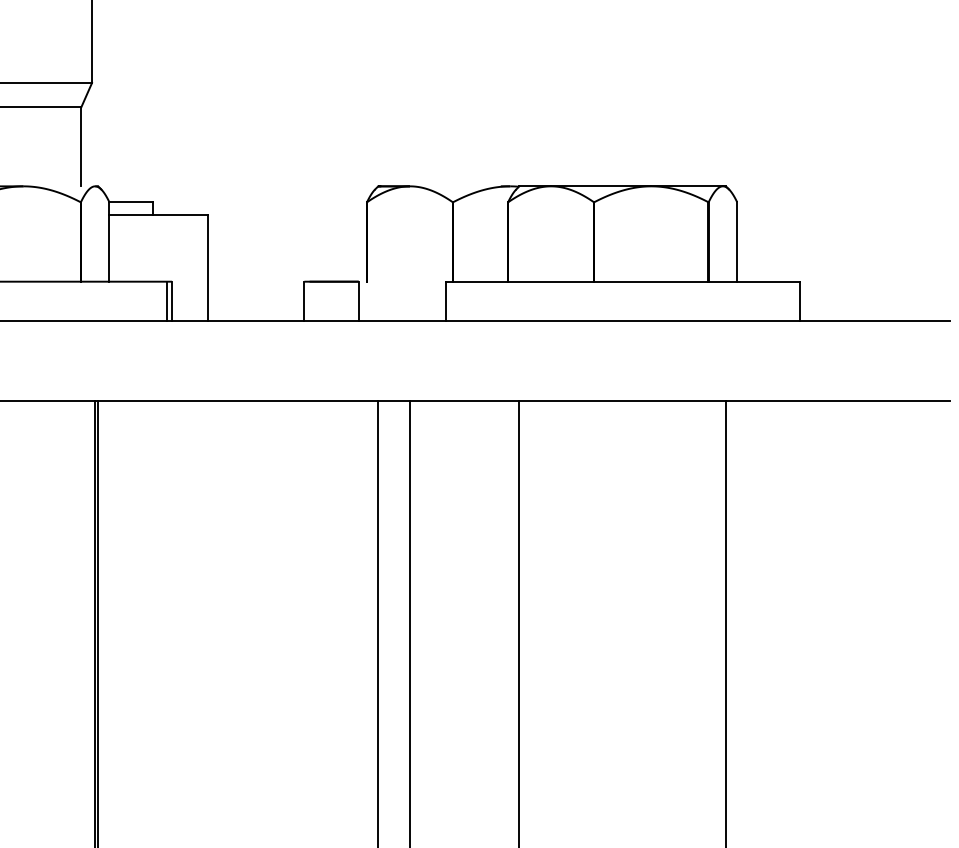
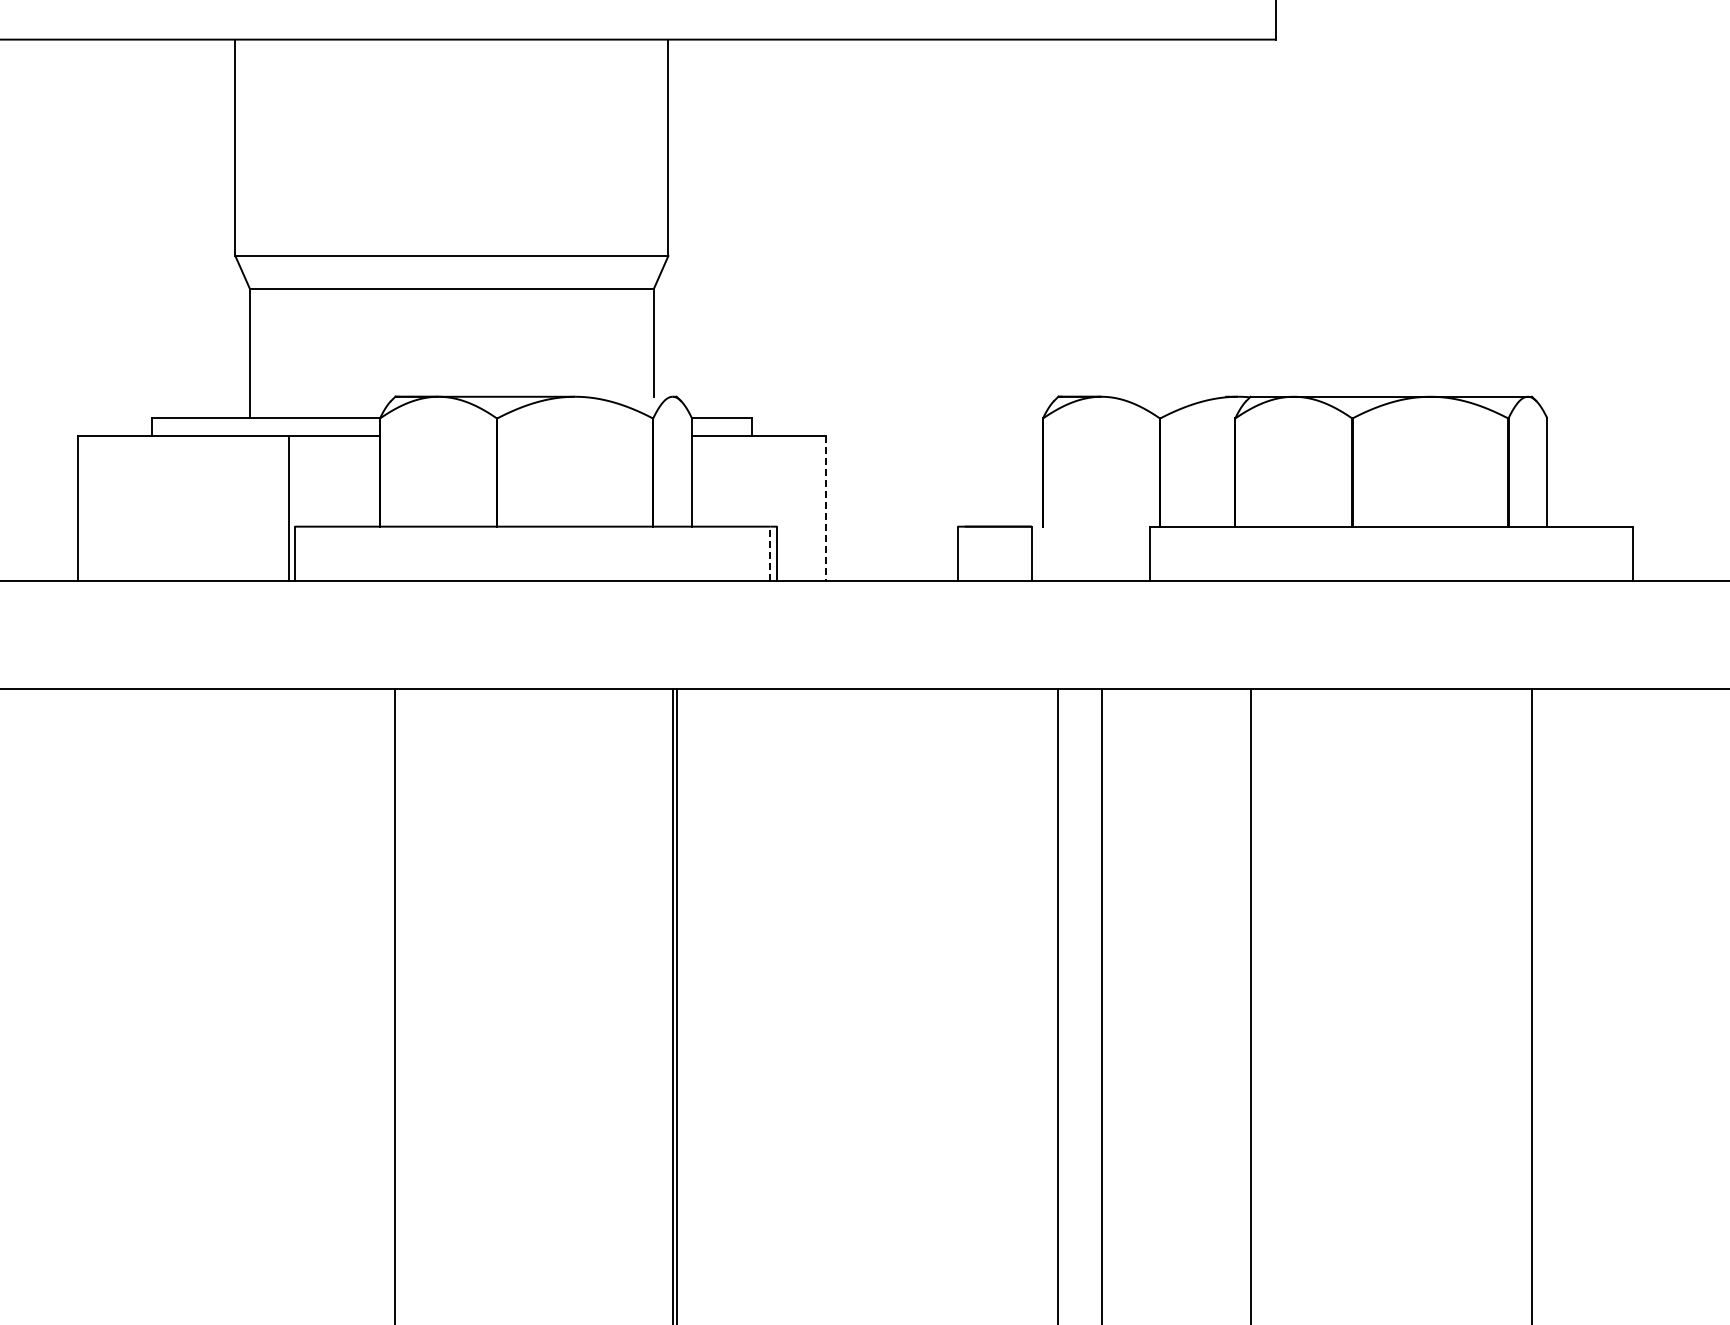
line: (207, 268) -> (825, 508), solid -> dashed
line: (166, 301) -> (770, 553), solid -> dashed

